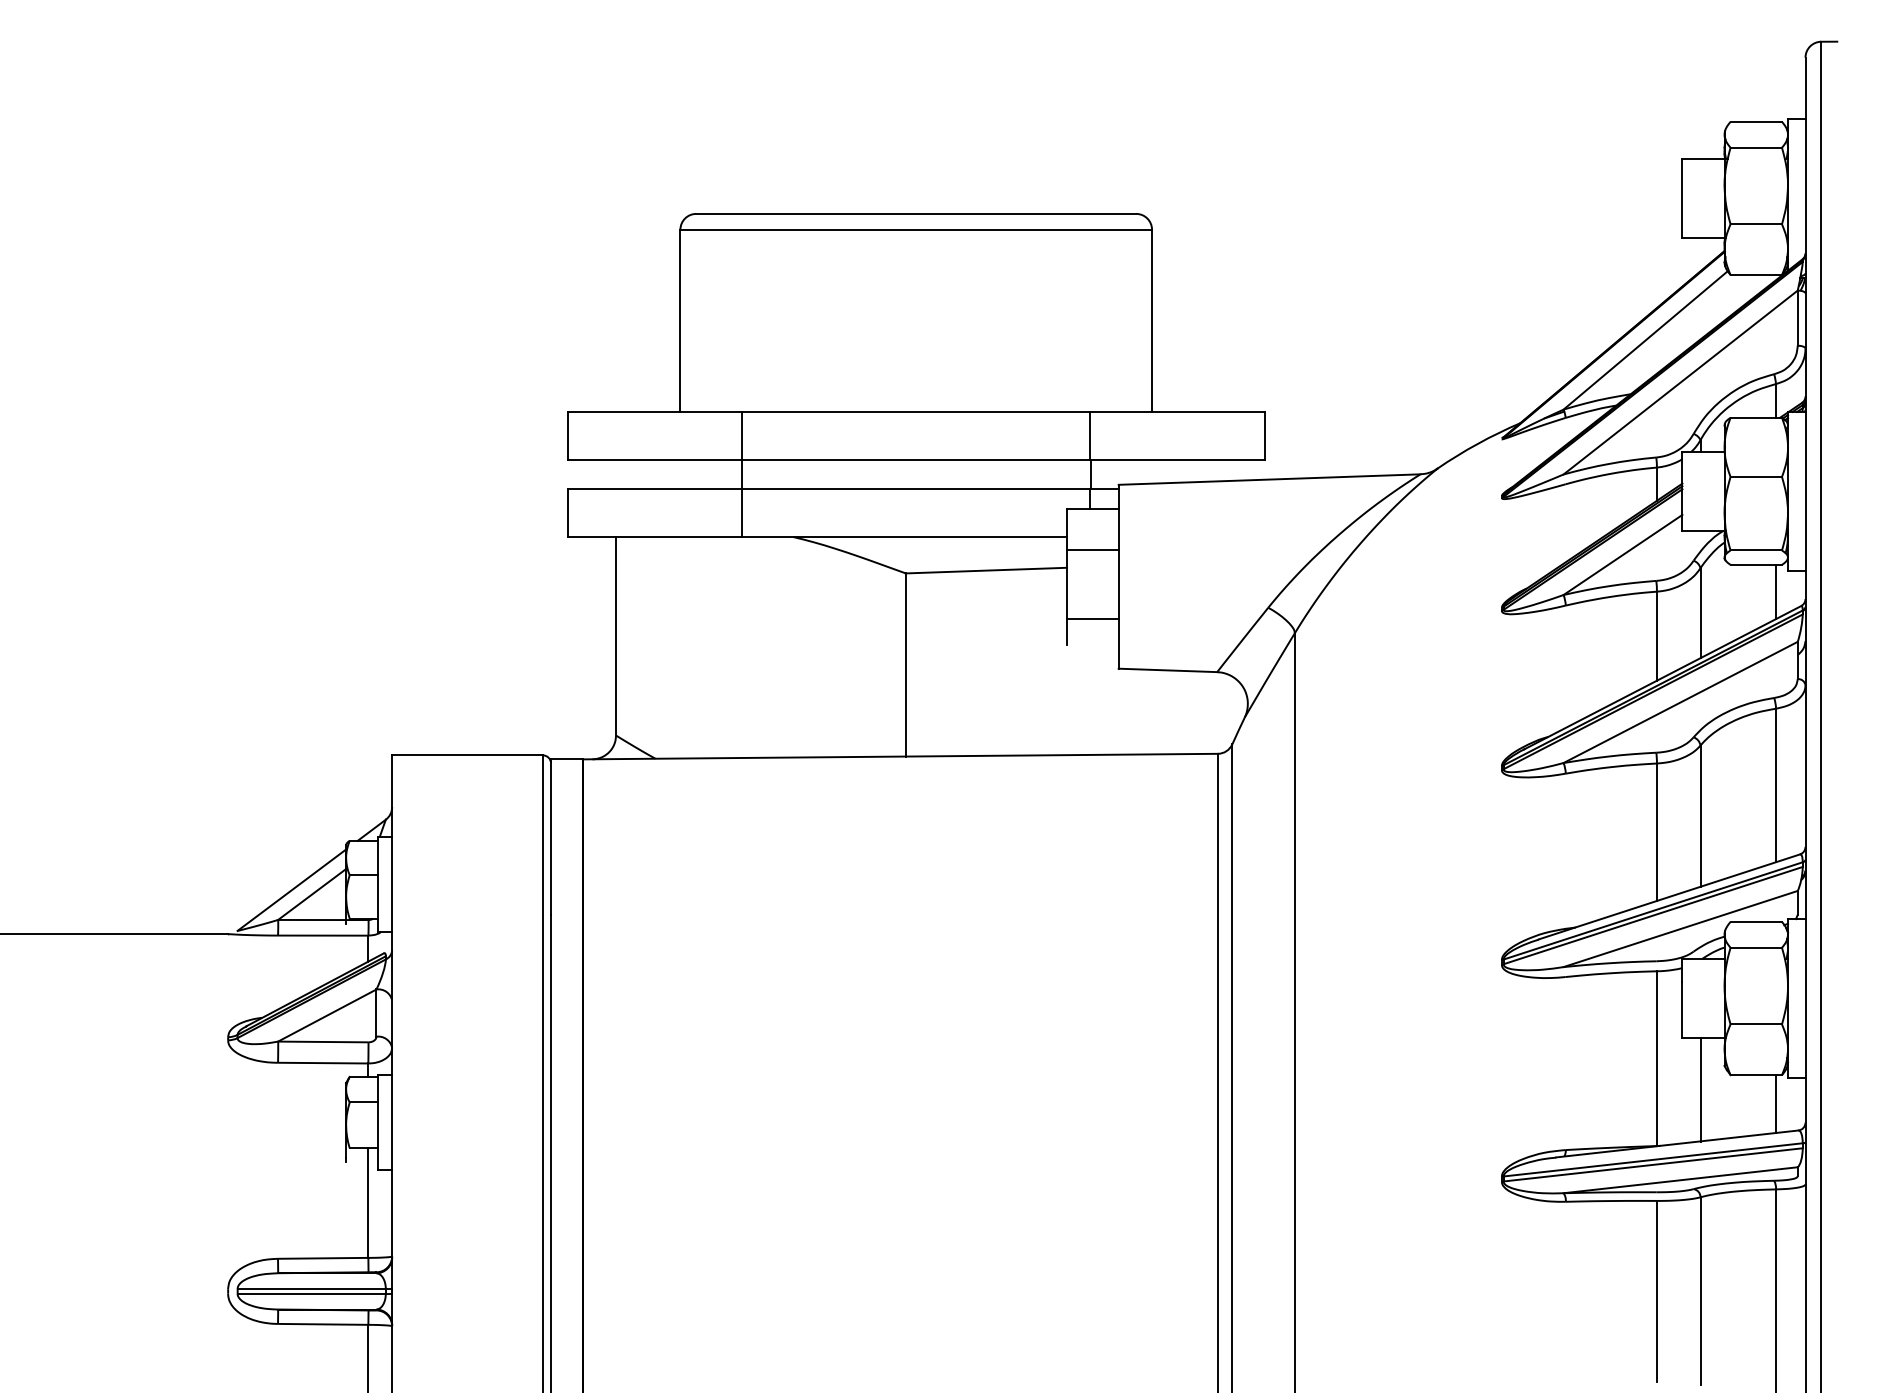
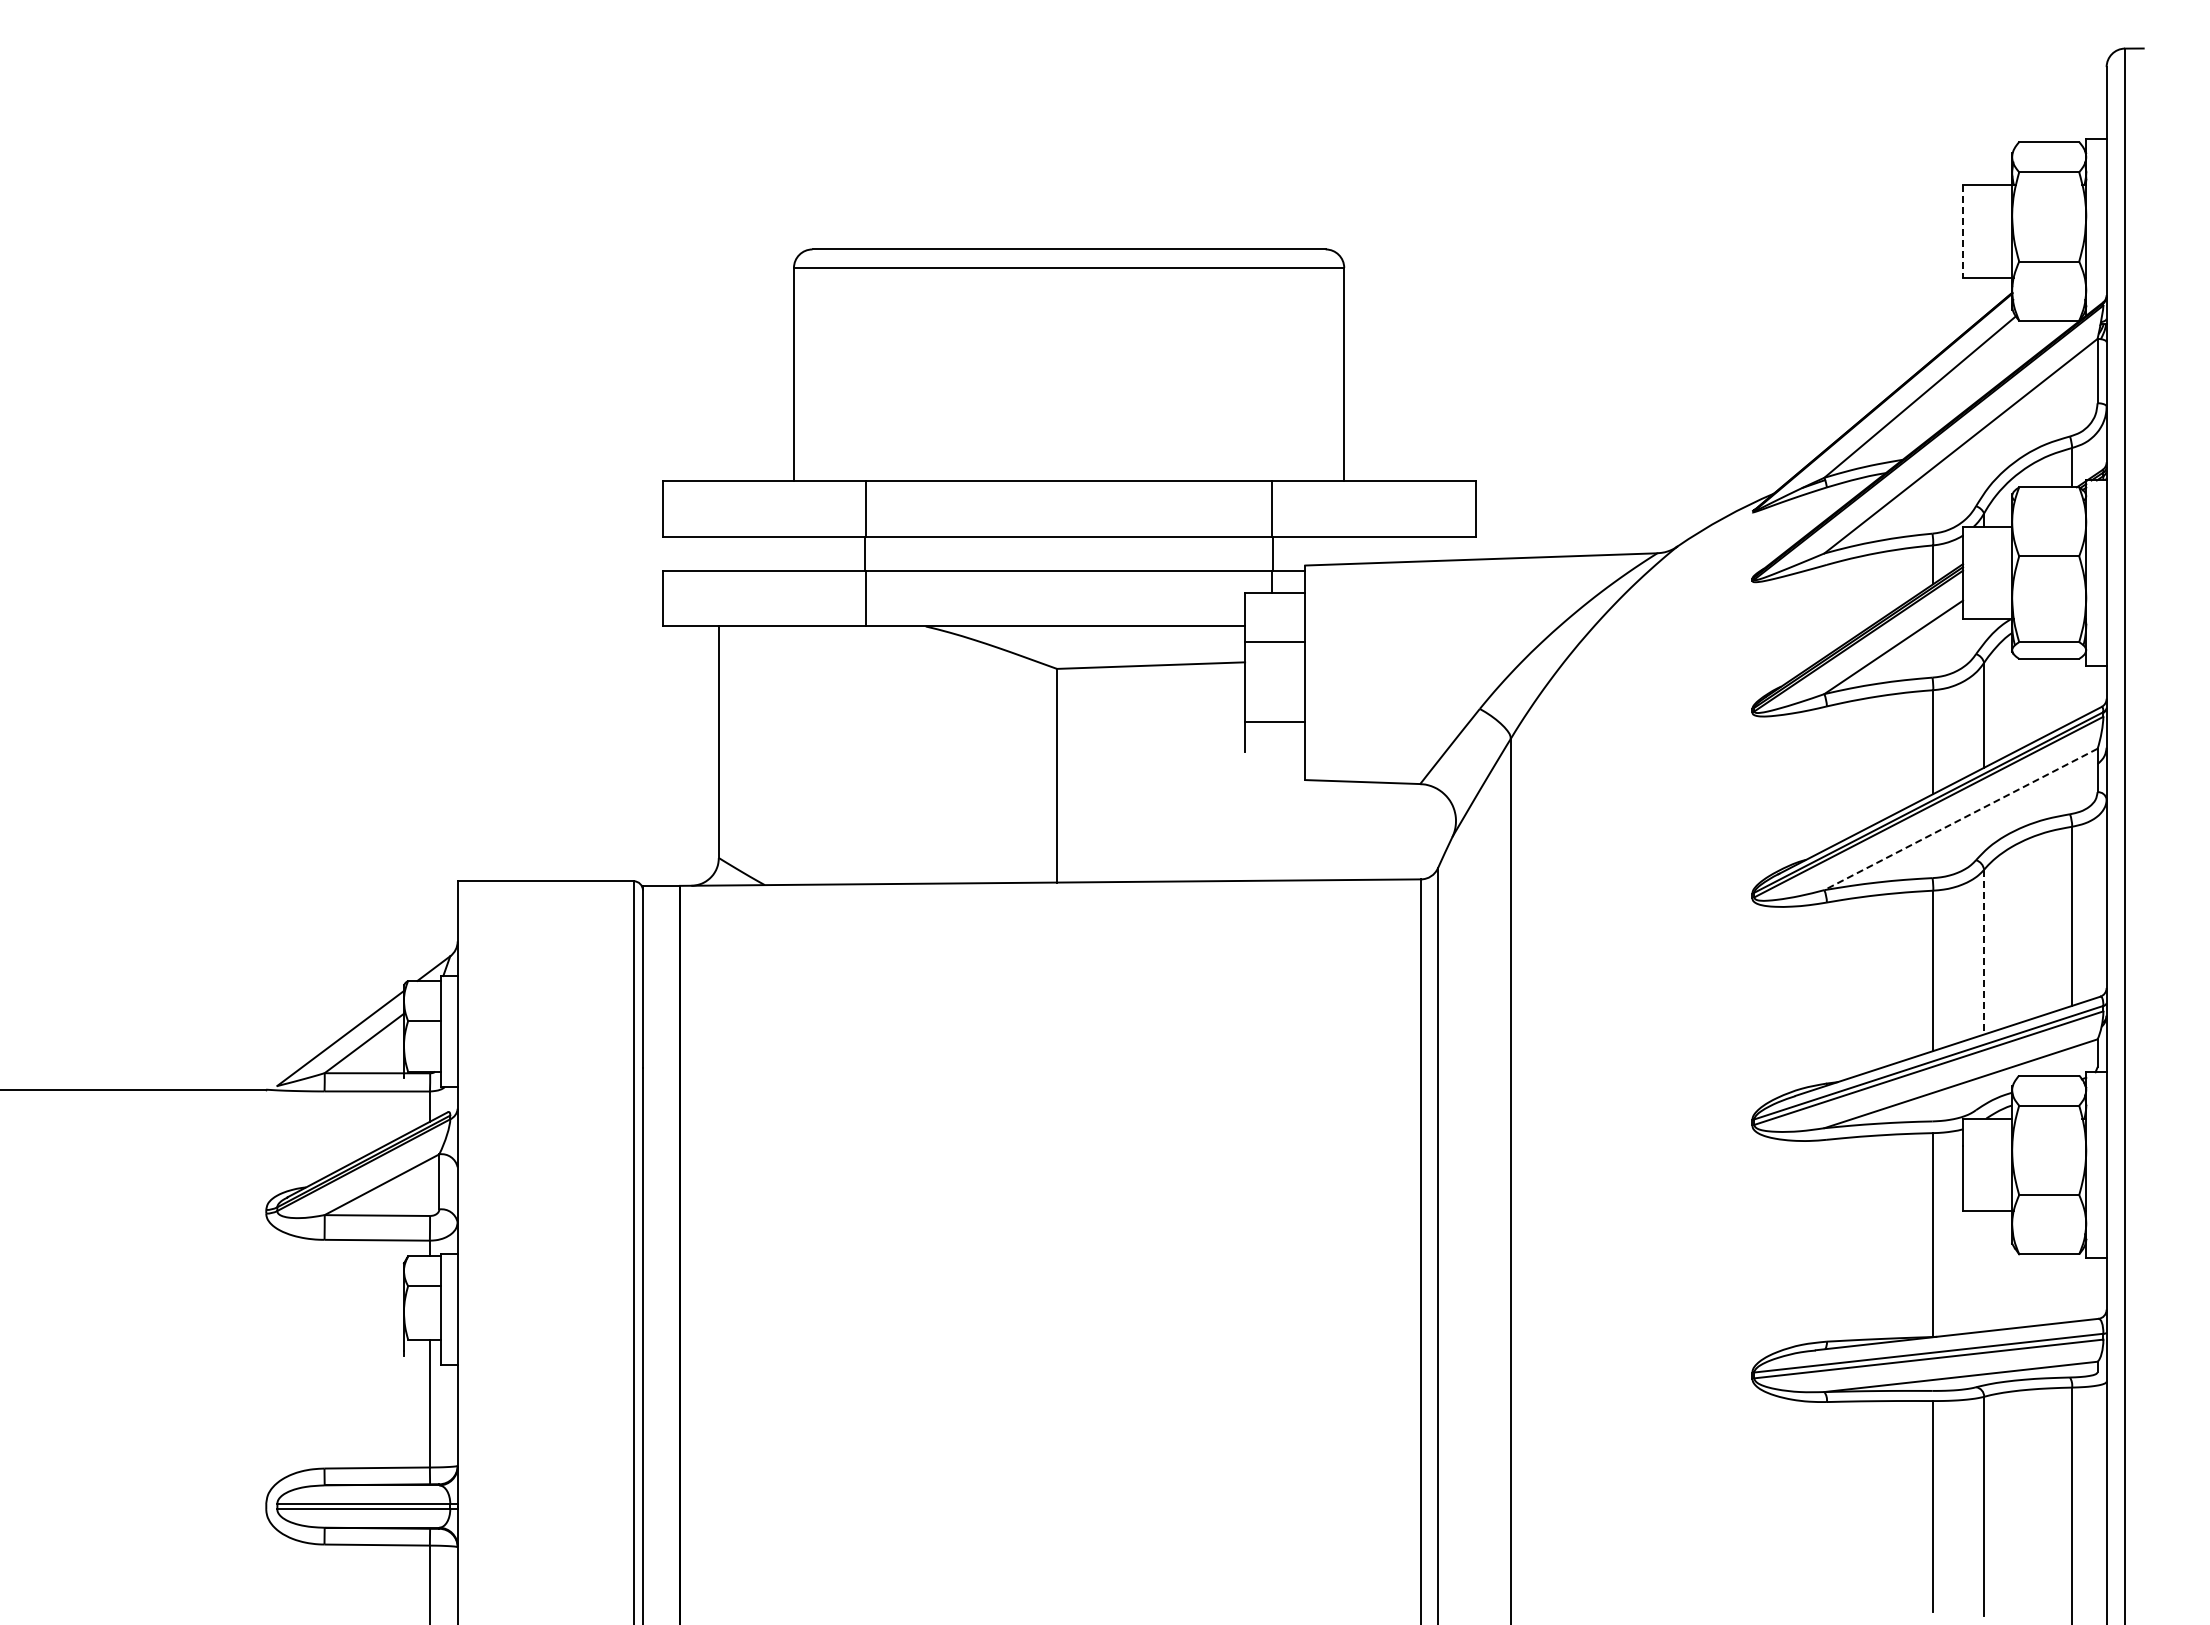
line: (1682, 198) -> (1963, 231), solid -> dashed
line: (1776, 591) -> (2072, 690), removed
line: (1680, 702) -> (1960, 819), solid -> dashed
line: (1700, 816) -> (1984, 952), solid -> dashed
line: (1700, 1089) -> (1984, 1271), removed
line: (1776, 1103) -> (2072, 1287), removed

